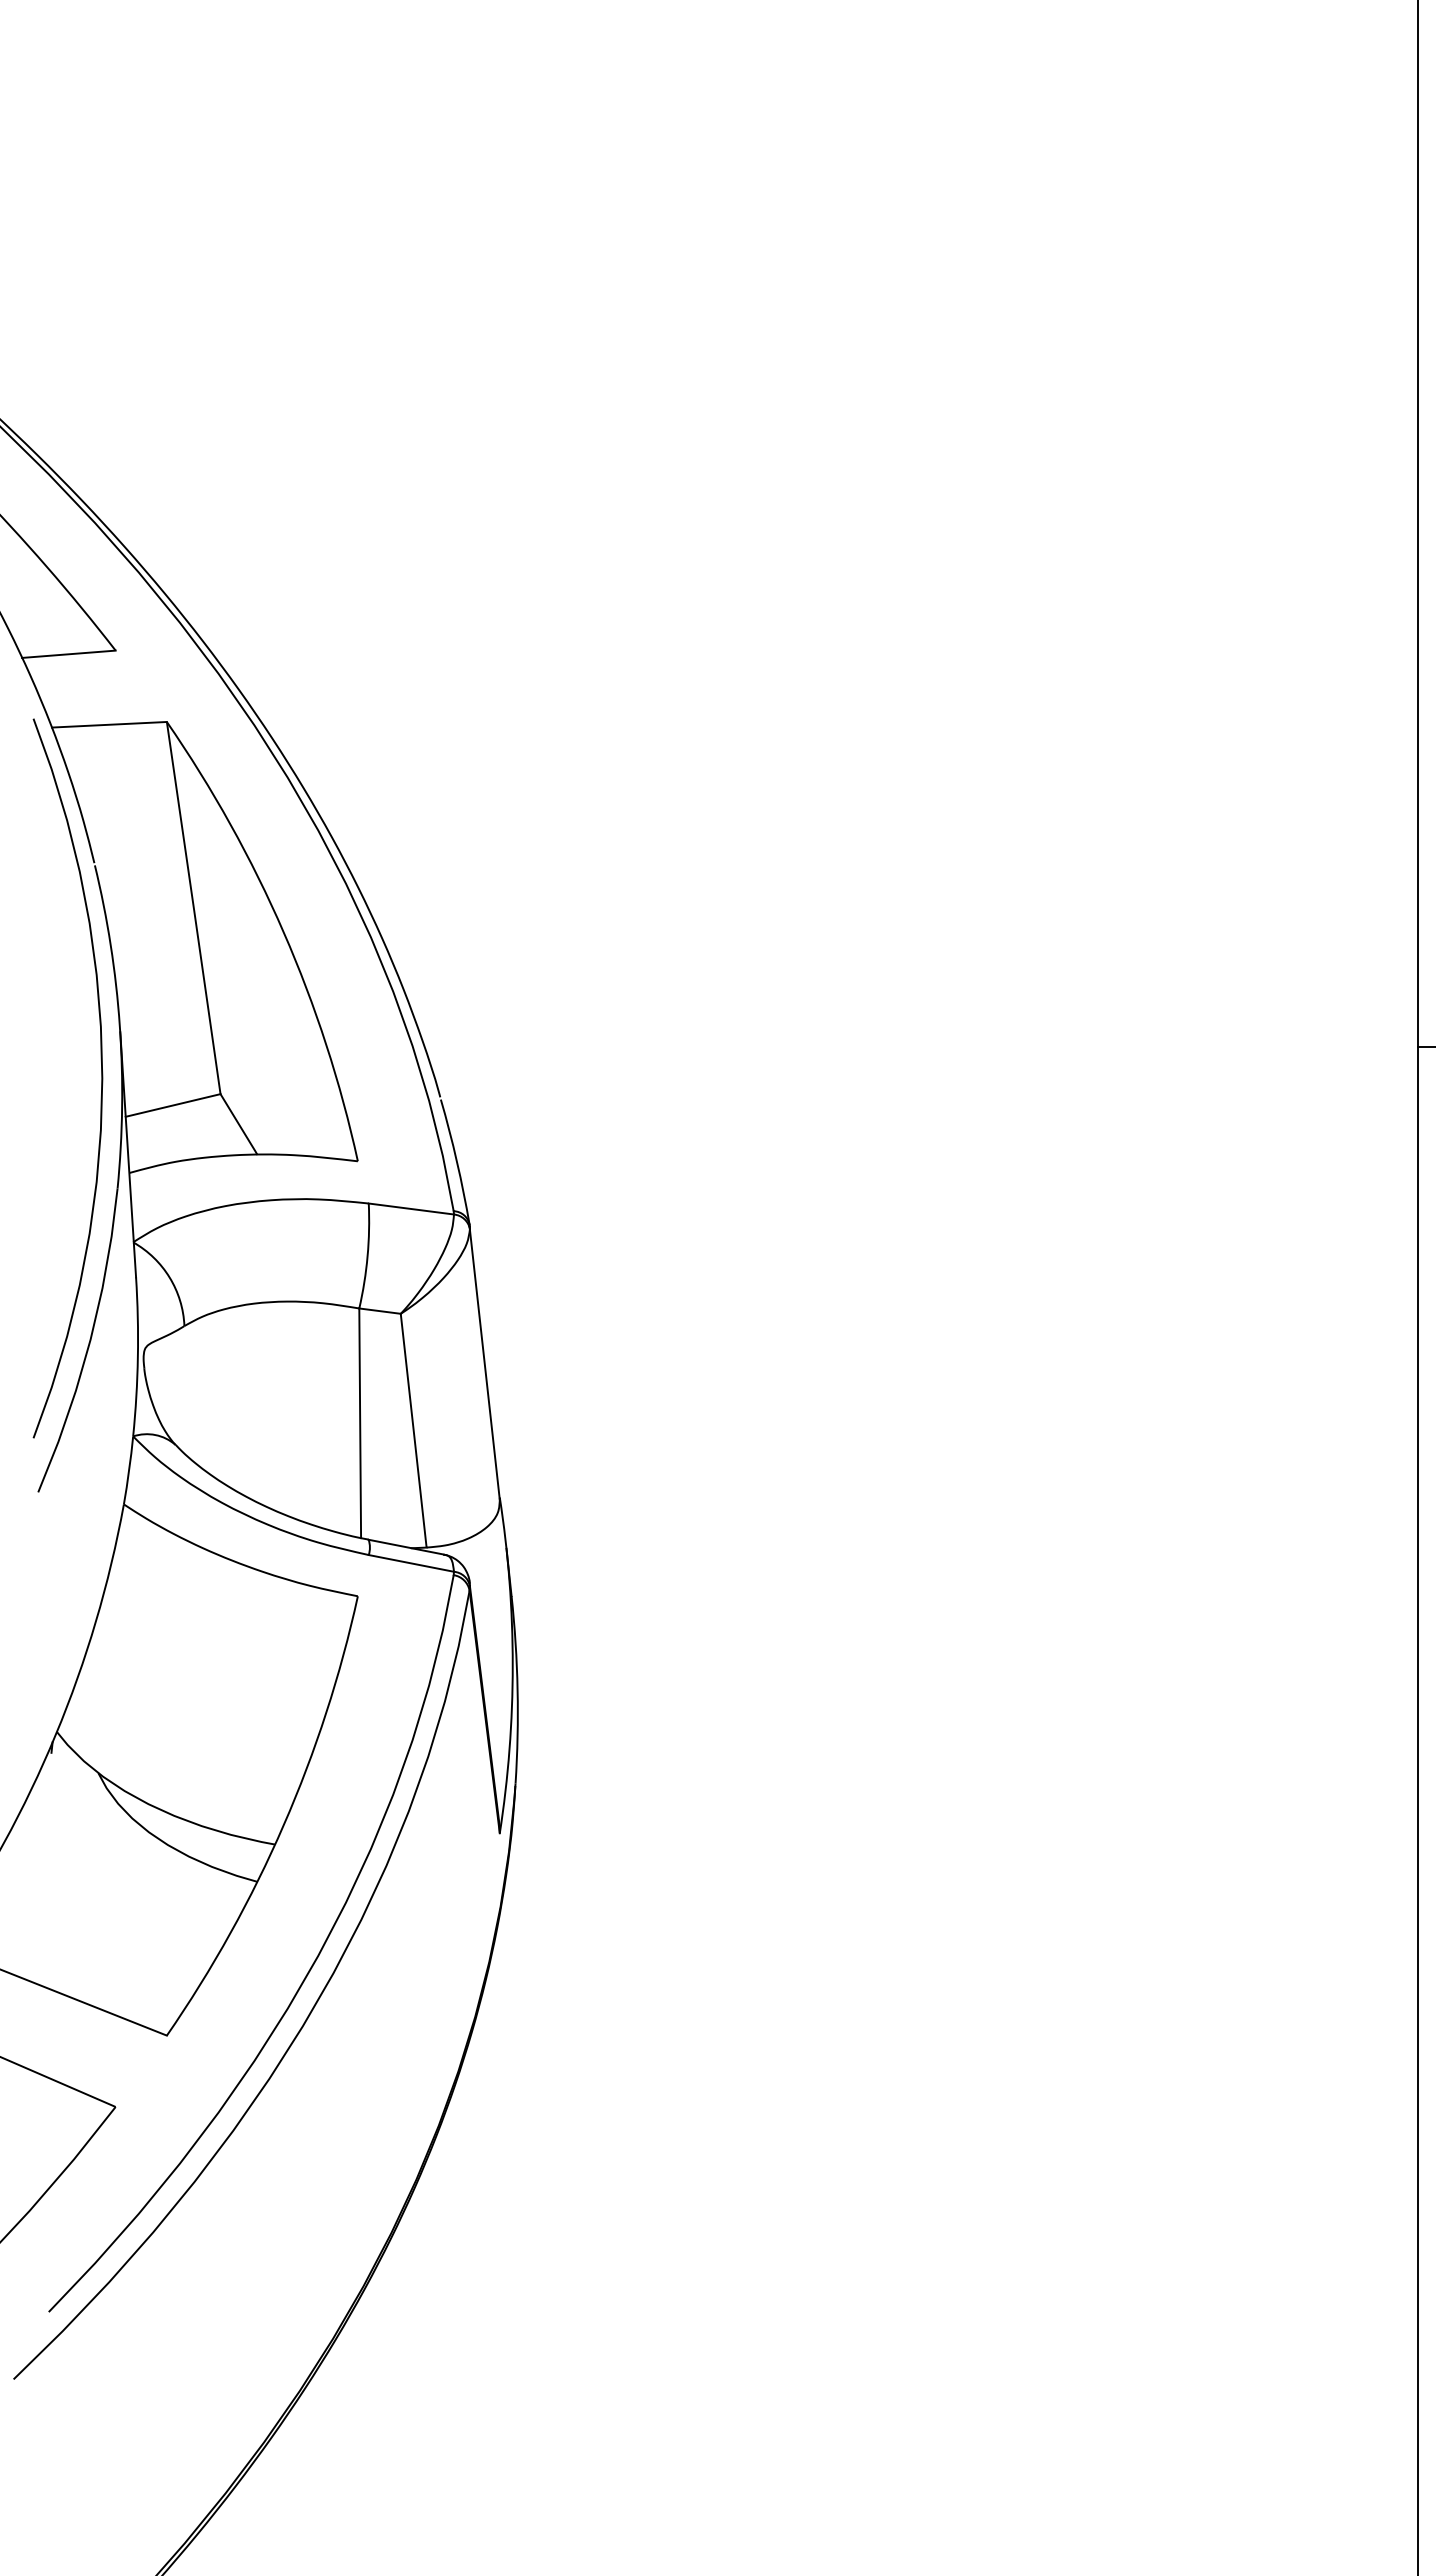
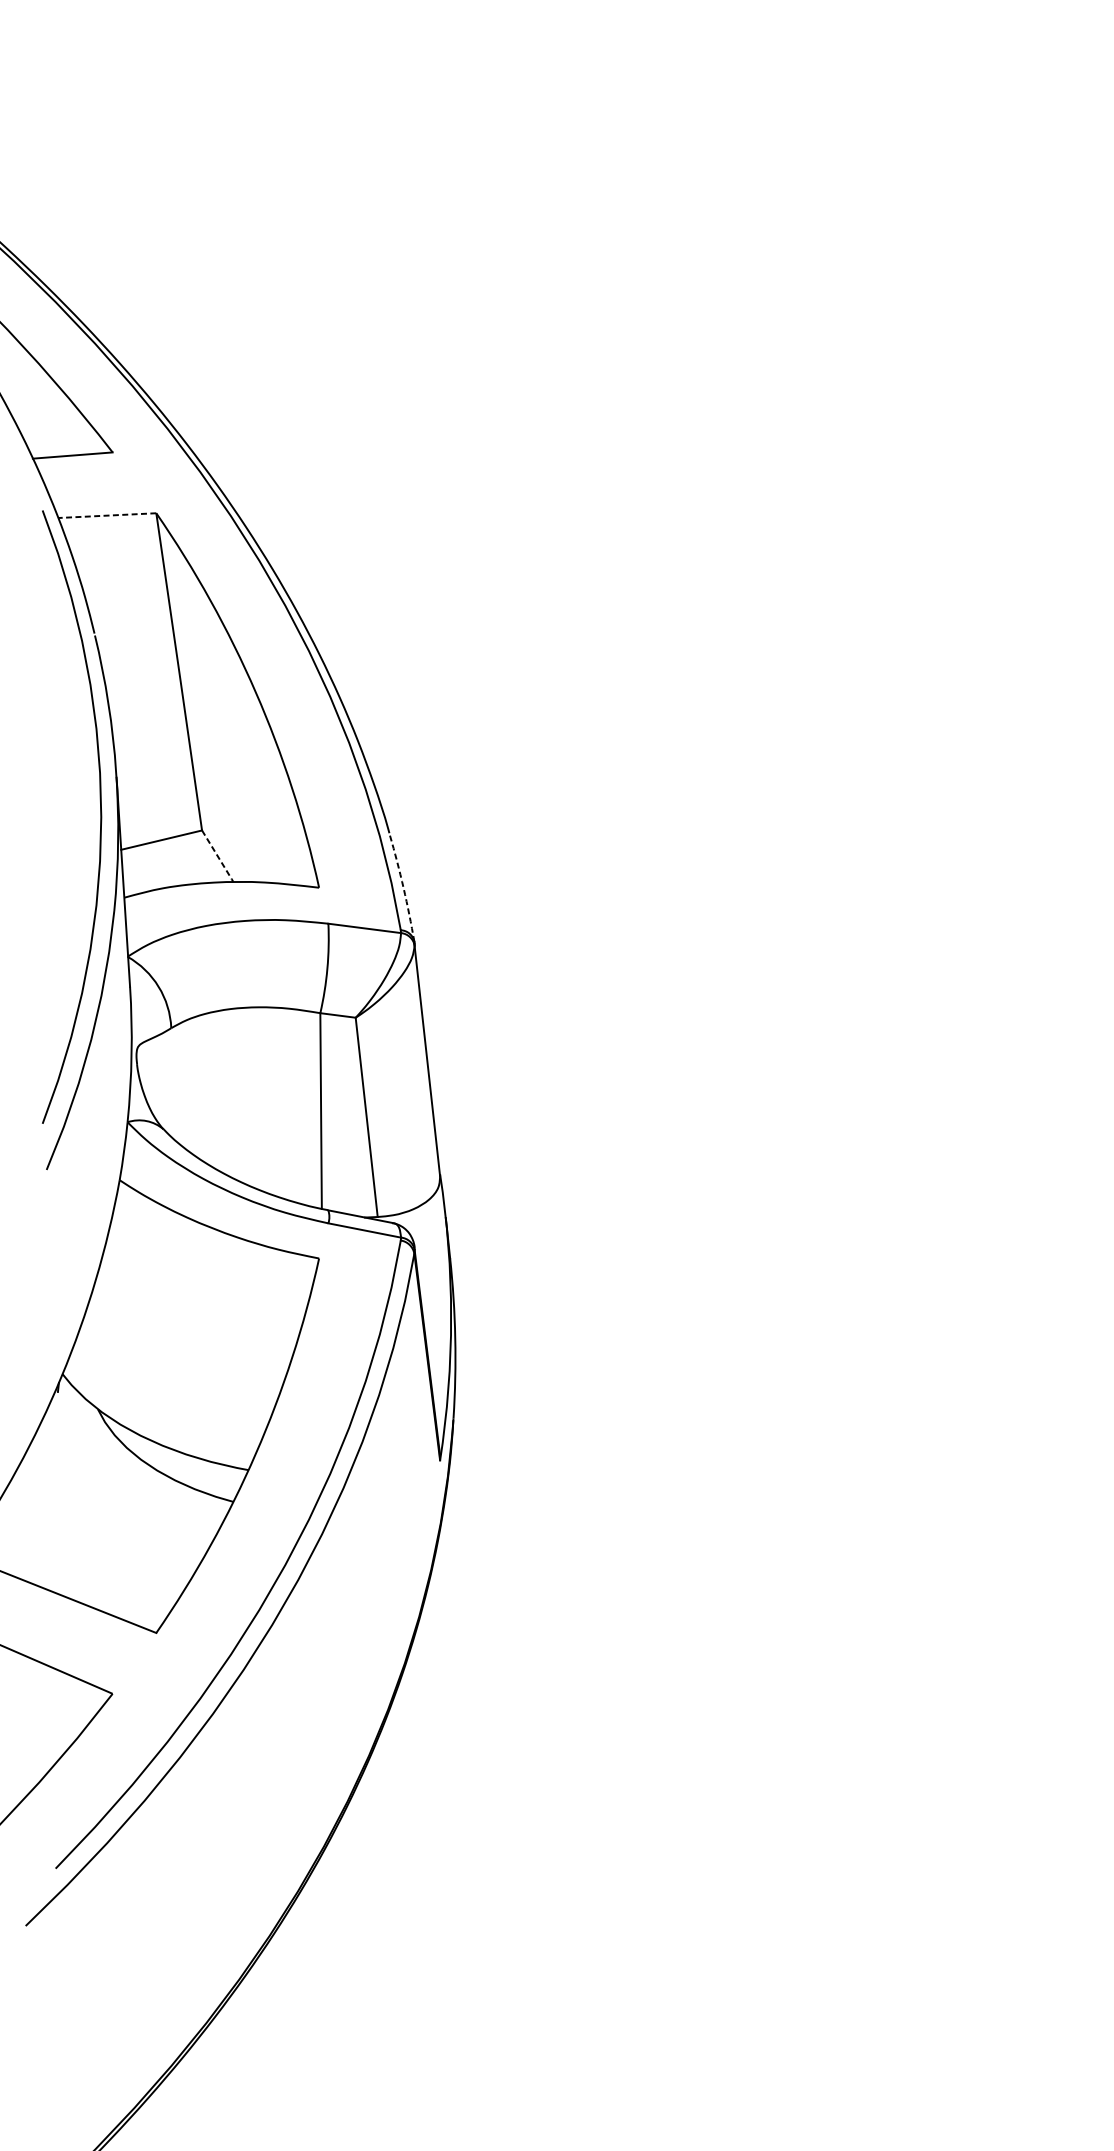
line: (109, 724) -> (107, 515), solid -> dashed
line: (239, 1125) -> (218, 857), solid -> dashed
arc: (457, 1161) -> (404, 887), solid -> dashed

